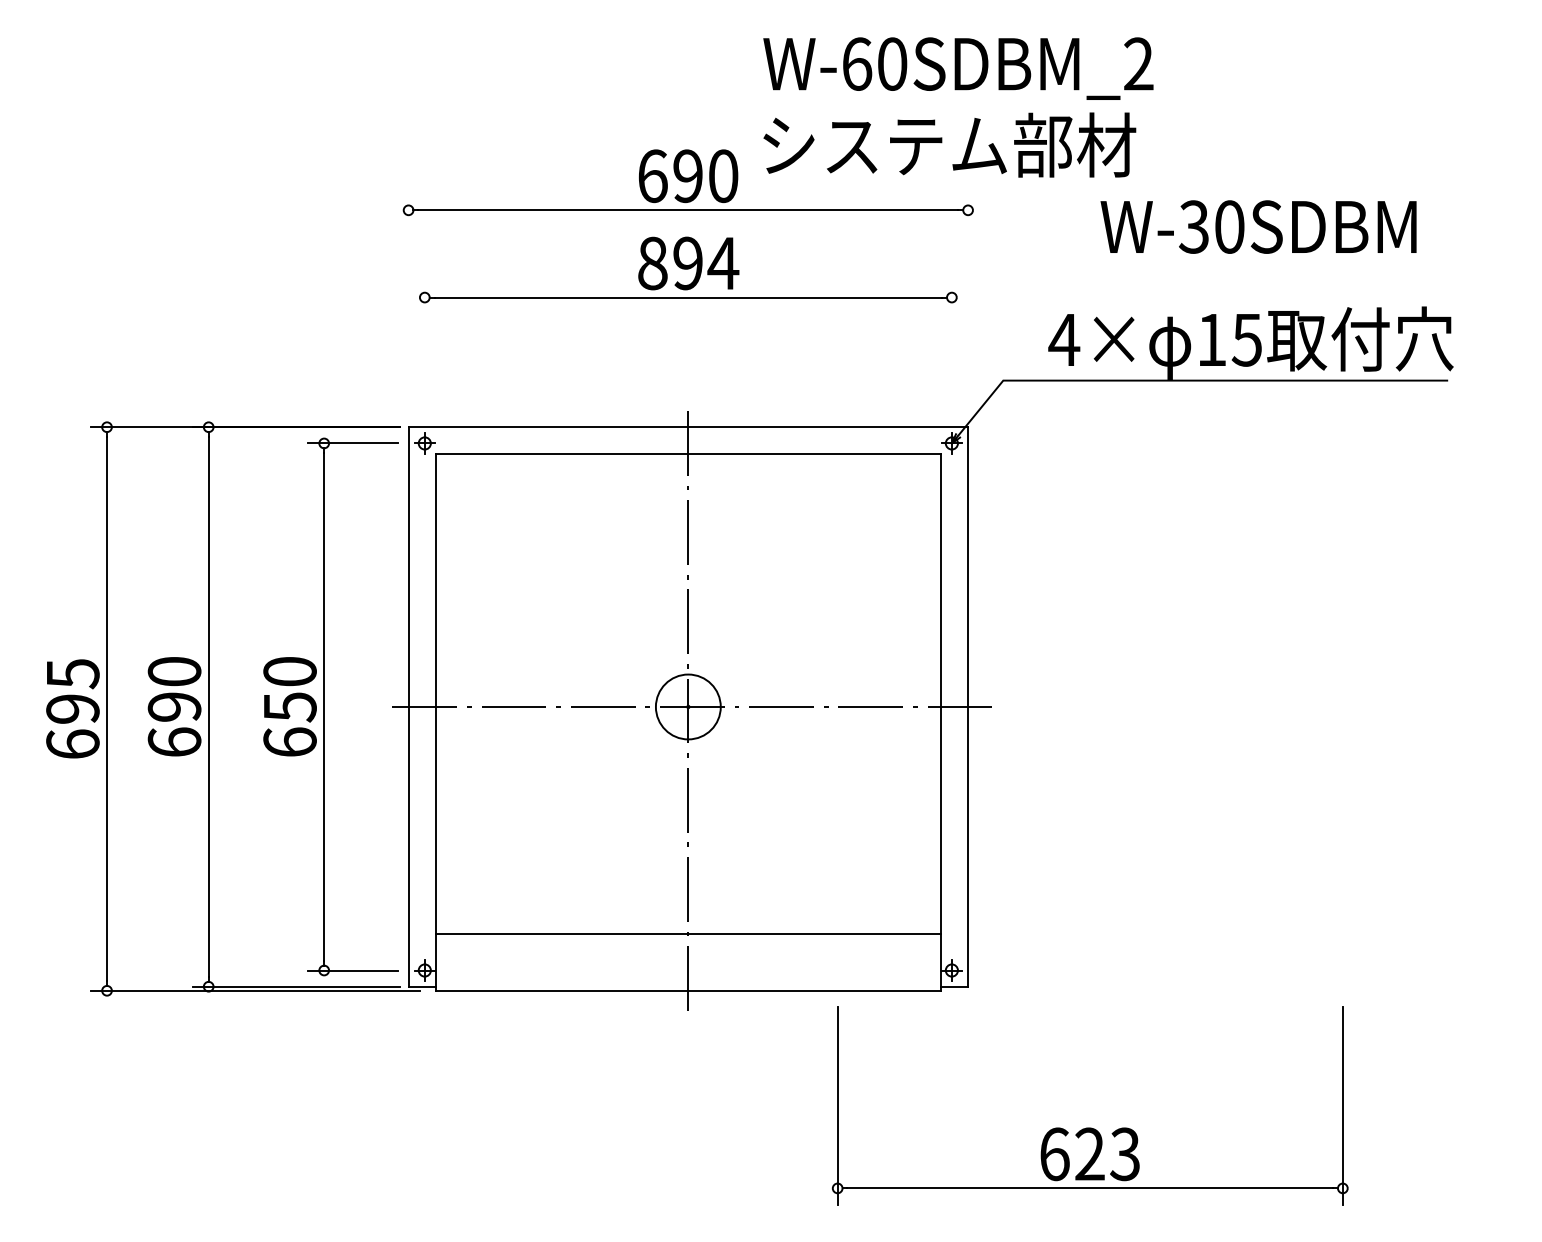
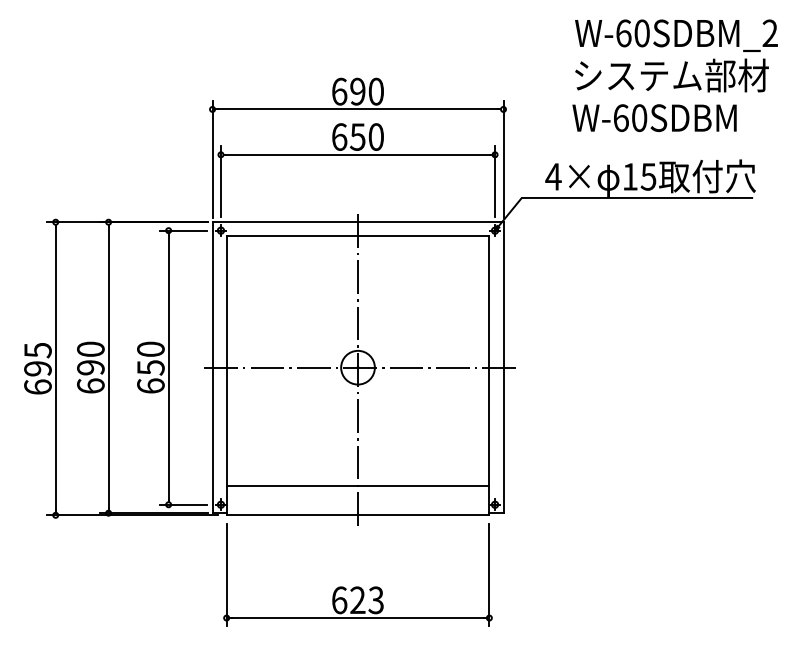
text: (958, 106) -> (676, 55), moved
text: (1193, 227) -> (620, 118), W-30SDBM -> W-60SDBM
text: (689, 262) -> (358, 136), 894 -> 650
line: (408, 306) -> (212, 159), added
line: (968, 306) -> (503, 159), added
line: (423, 348) -> (220, 181), added
line: (952, 348) -> (495, 181), added
part: (1089, 1127) -> (357, 586), moved

